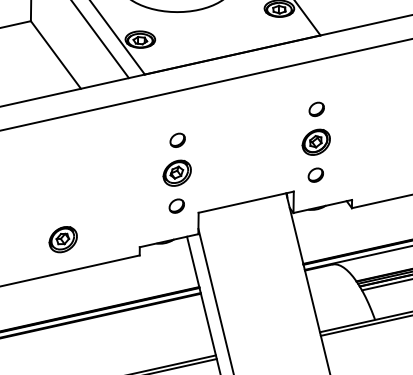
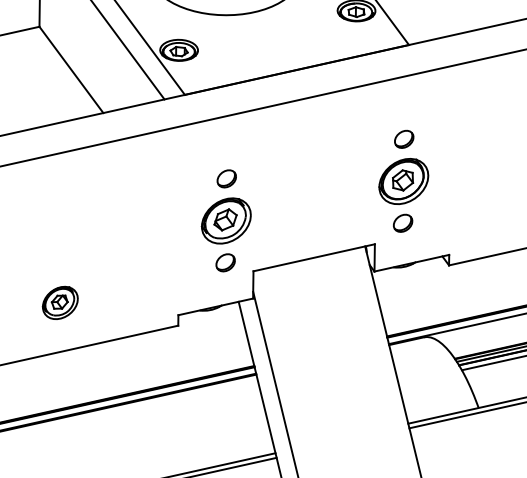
part: (315, 141) -> (402, 180), size x1.4
part: (176, 172) -> (225, 219), size x1.4
part: (62, 239) -> (59, 302), moved

